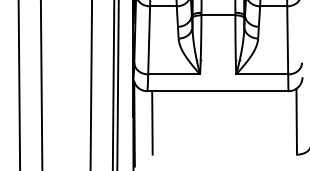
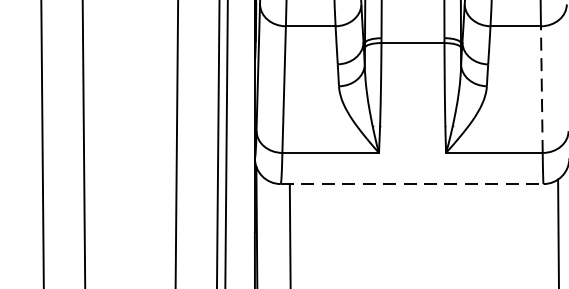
line: (287, 39) -> (541, 87), solid -> dashed
line: (217, 91) -> (411, 184), solid -> dashed

